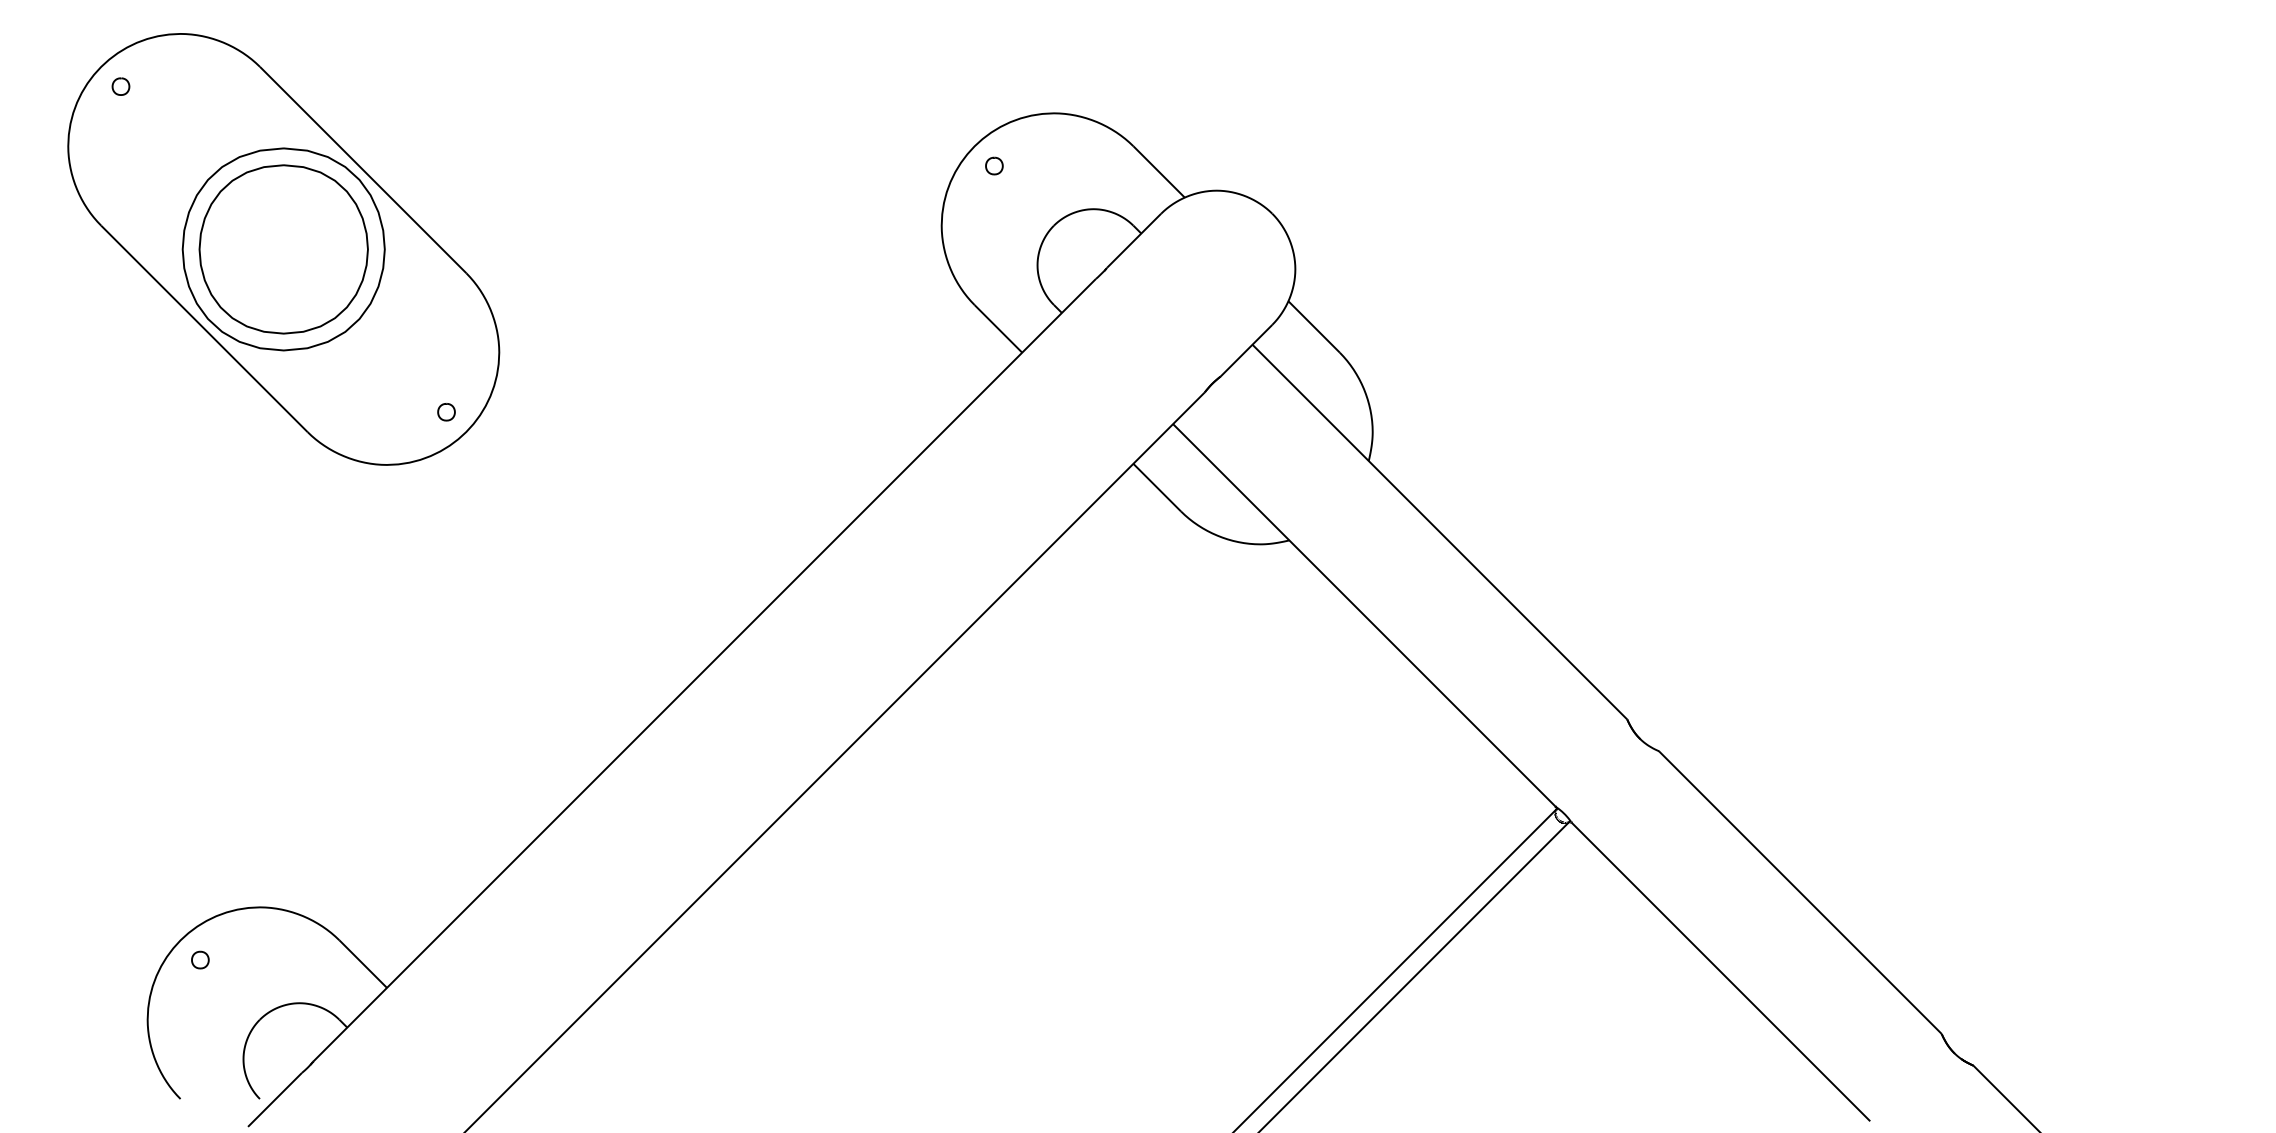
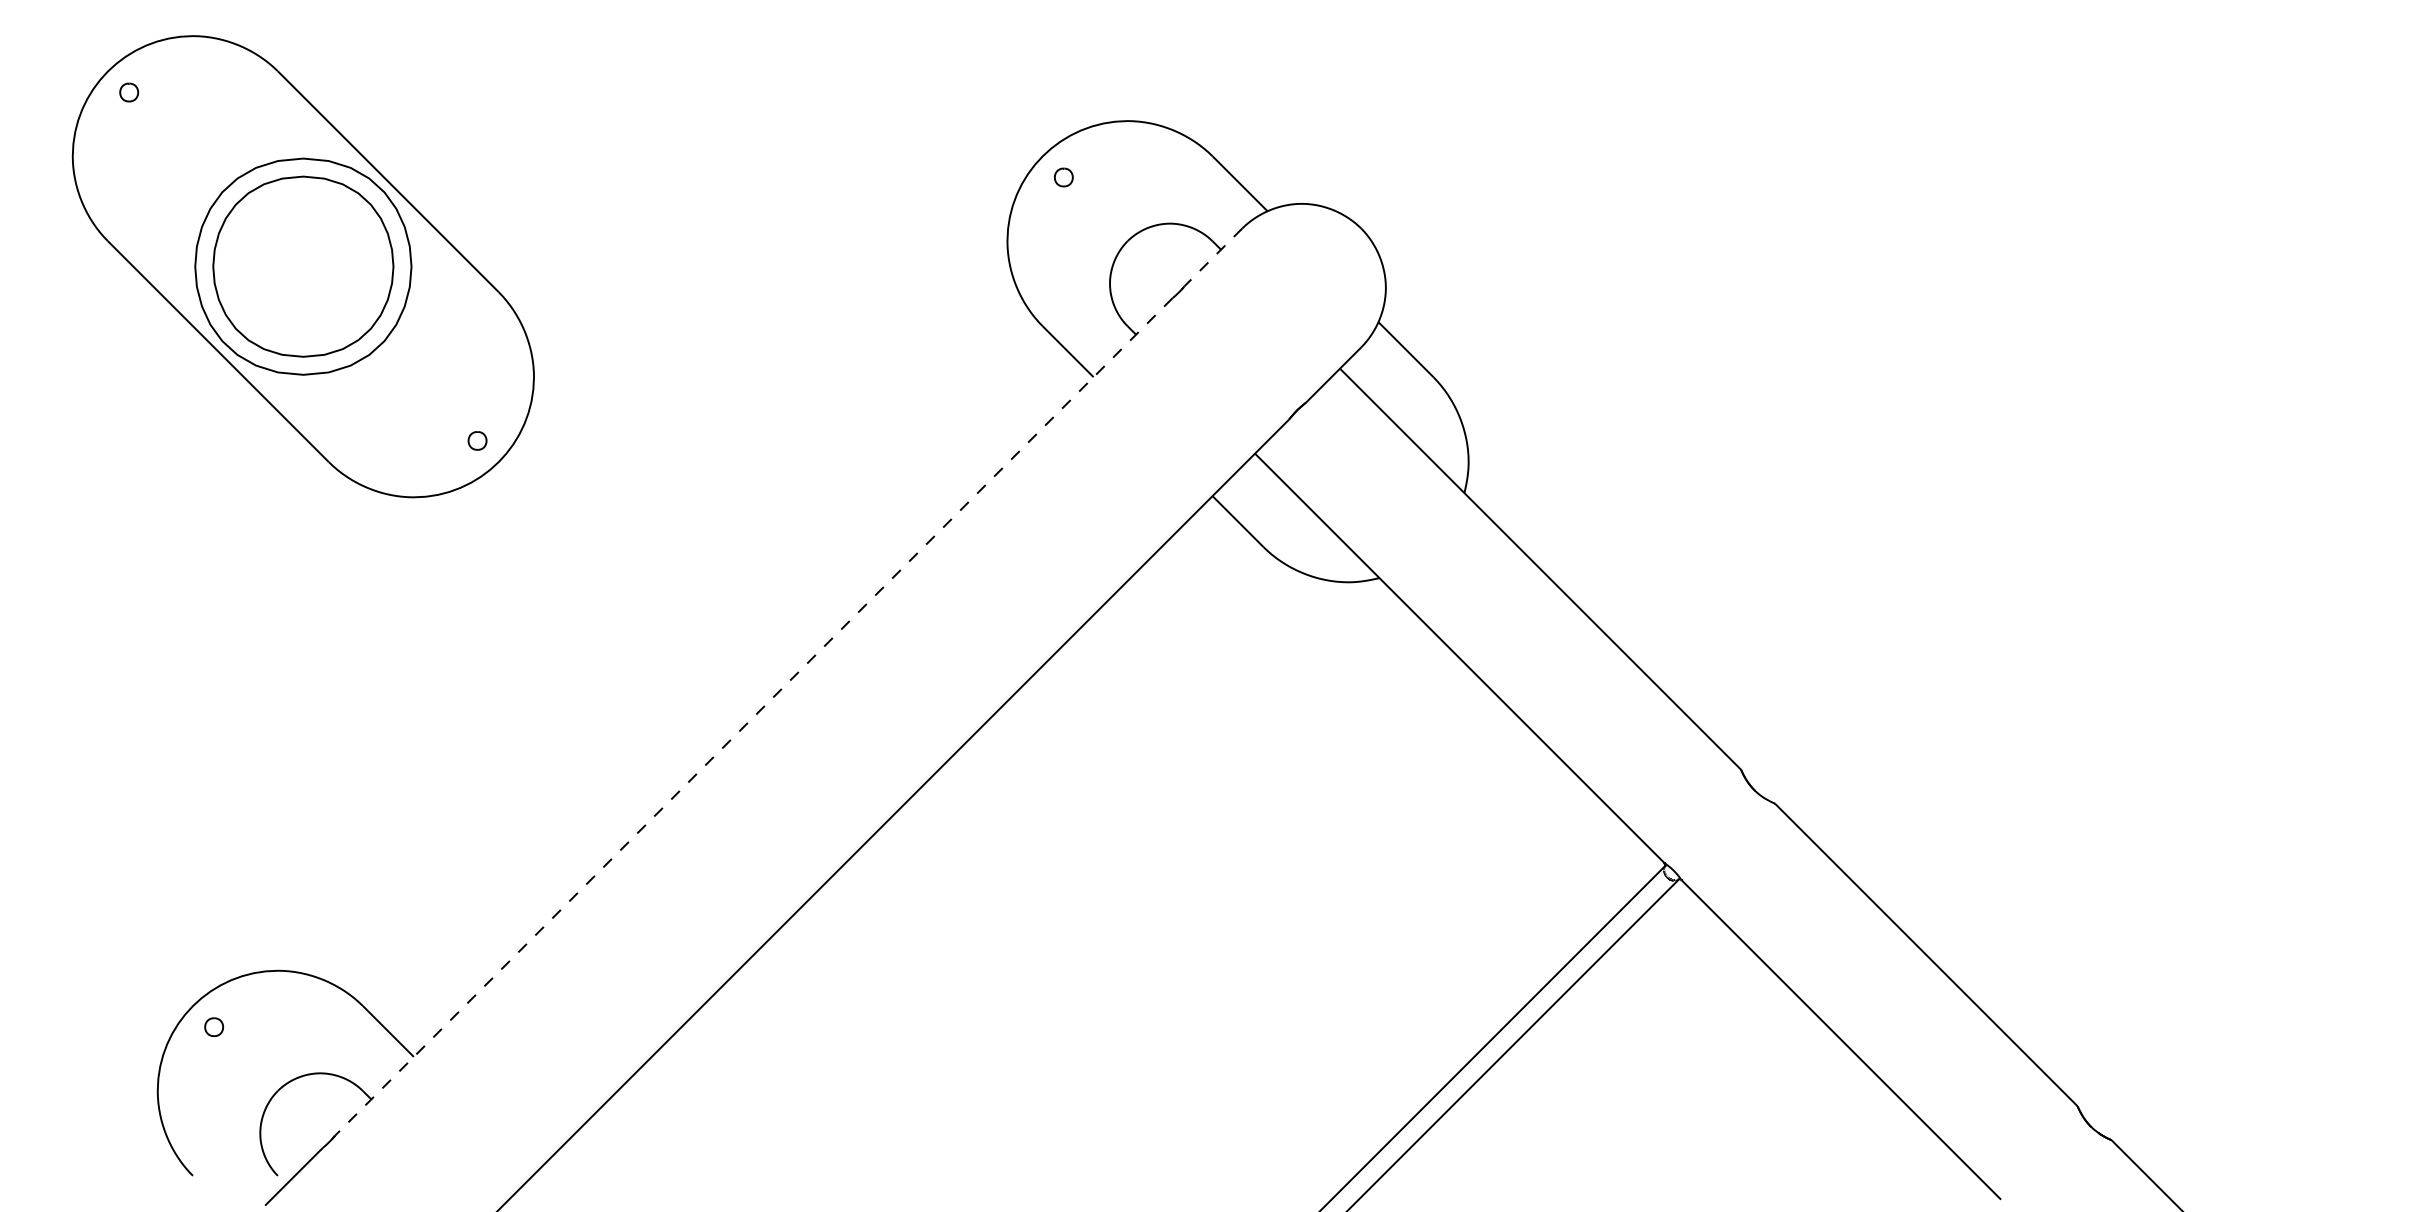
line: (1133, 241) -> (1212, 258), solid -> dashed
line: (704, 670) -> (753, 717), solid -> dashed

